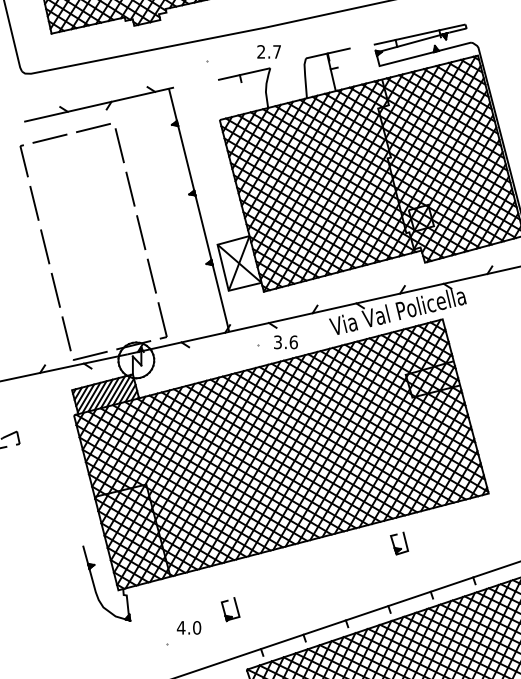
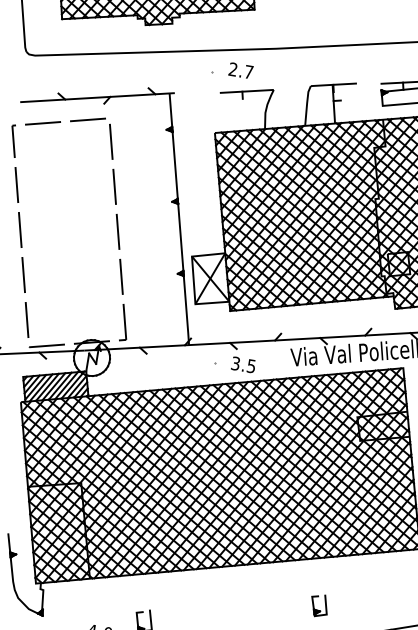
text: (268, 51) -> (240, 70), moved
text: (293, 342) -> (251, 366), 3.6 -> 3.5
part: (399, 543) -> (319, 605), moved

